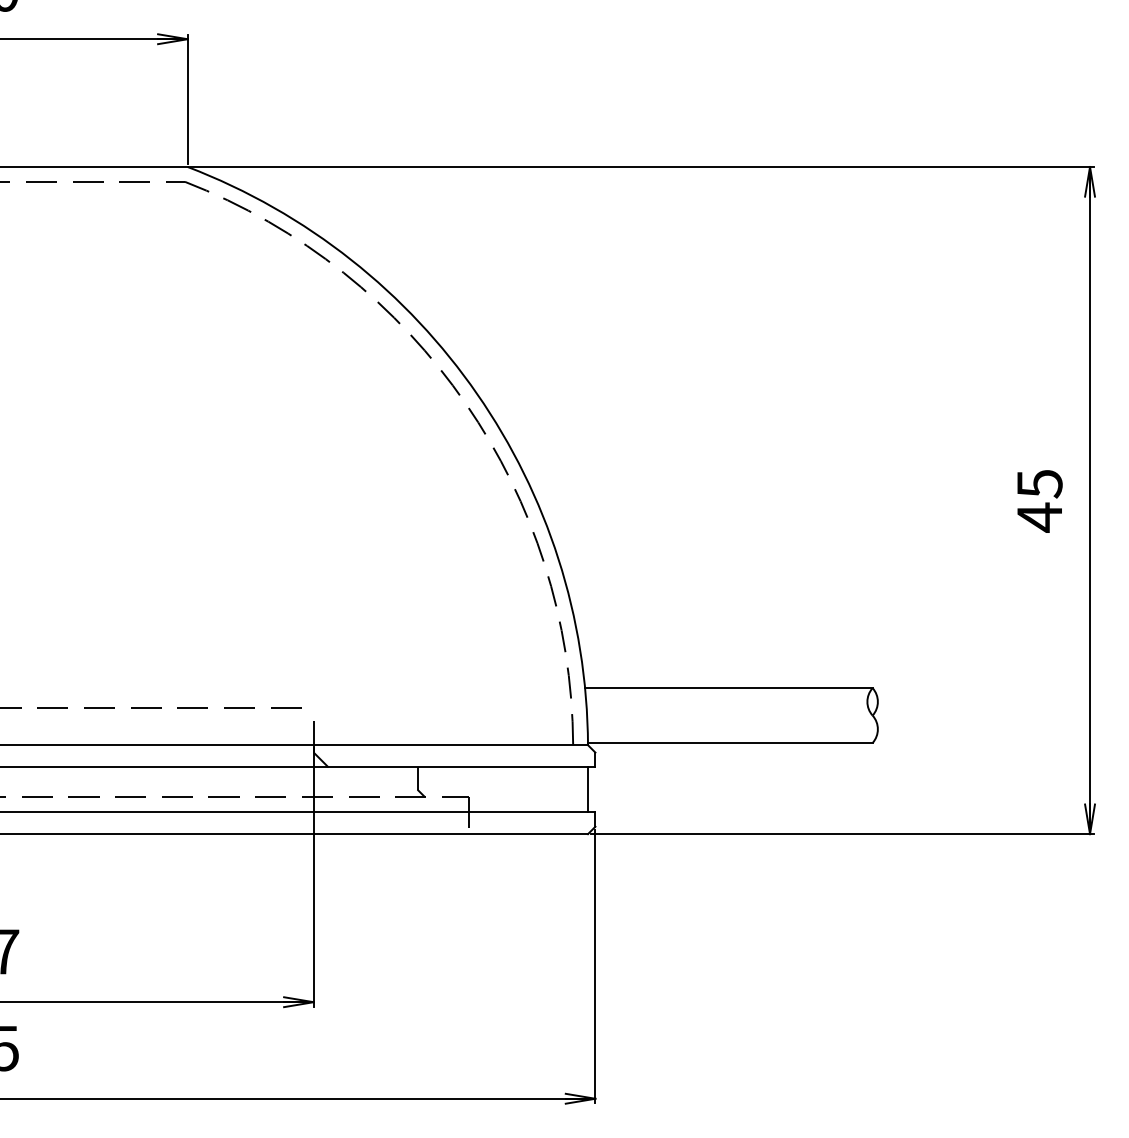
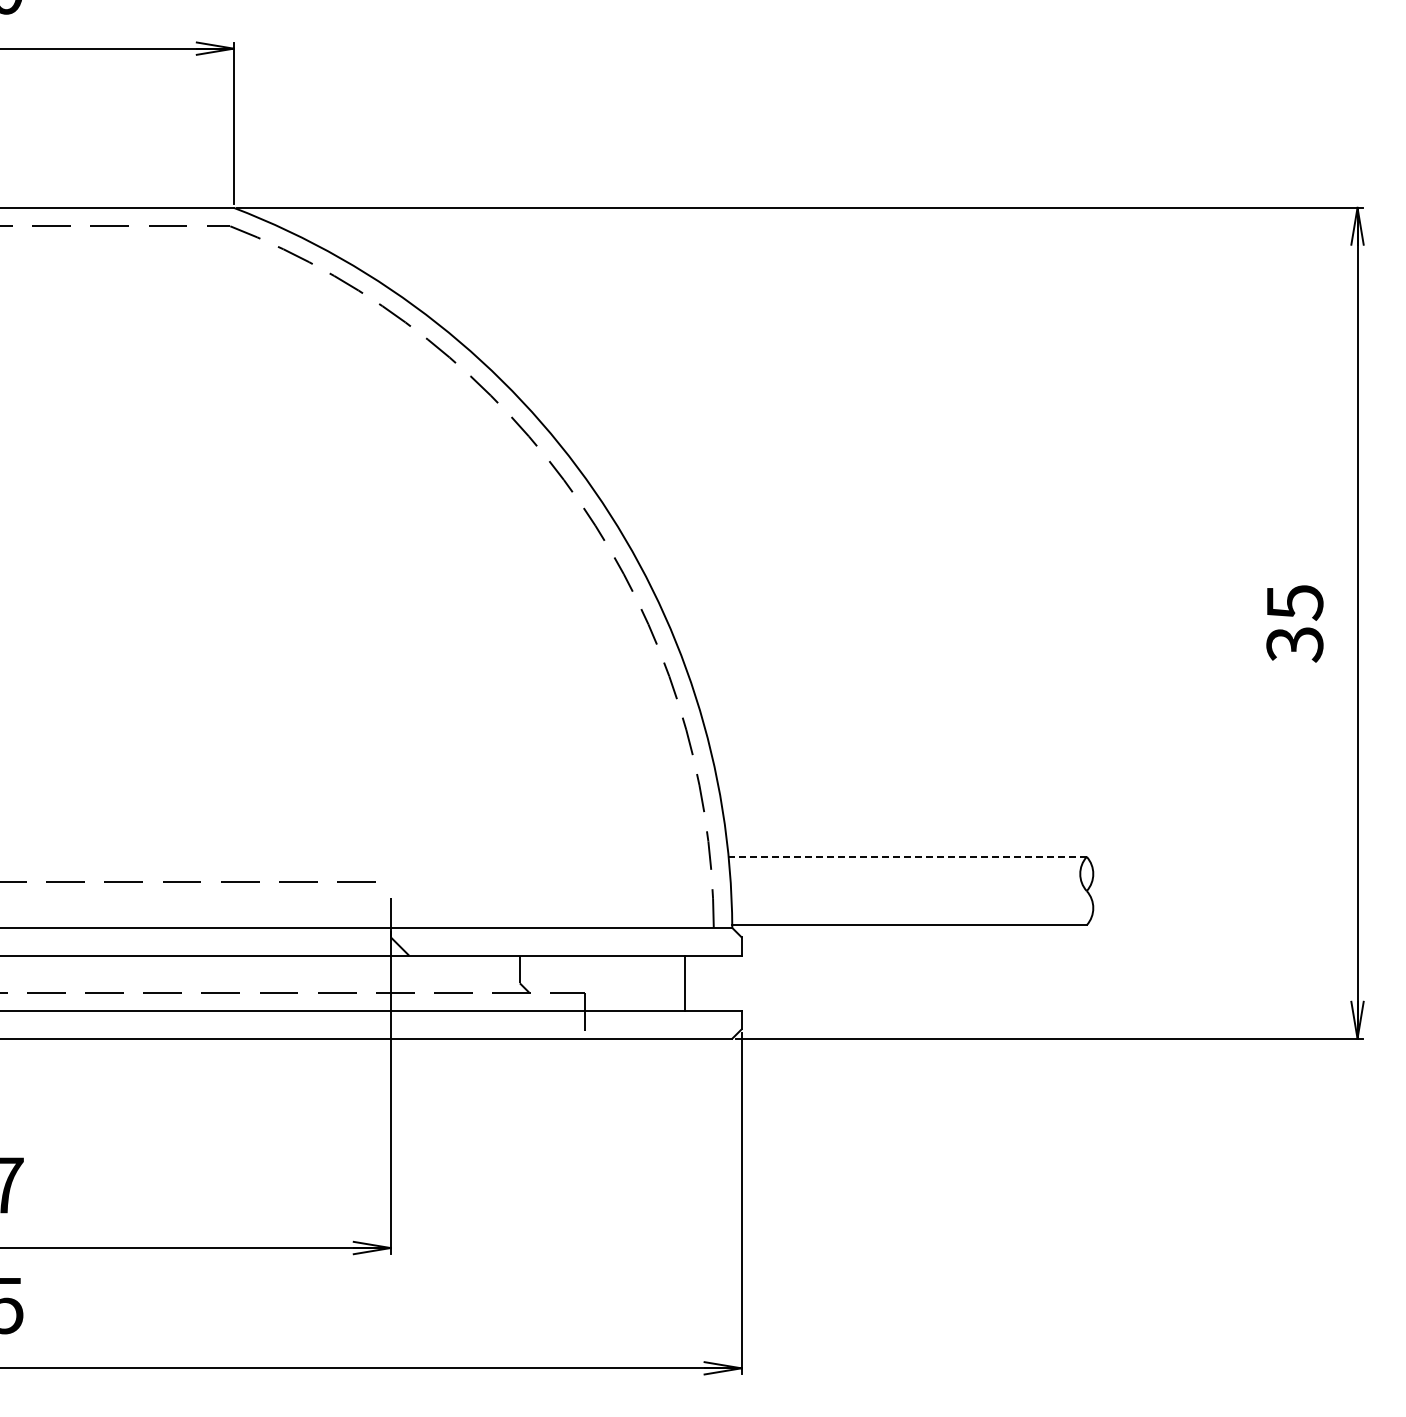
text: (1039, 517) -> (1294, 644), 45 -> 35
line: (728, 687) -> (907, 856), solid -> dashed
line: (588, 789) -> (685, 983), moved

